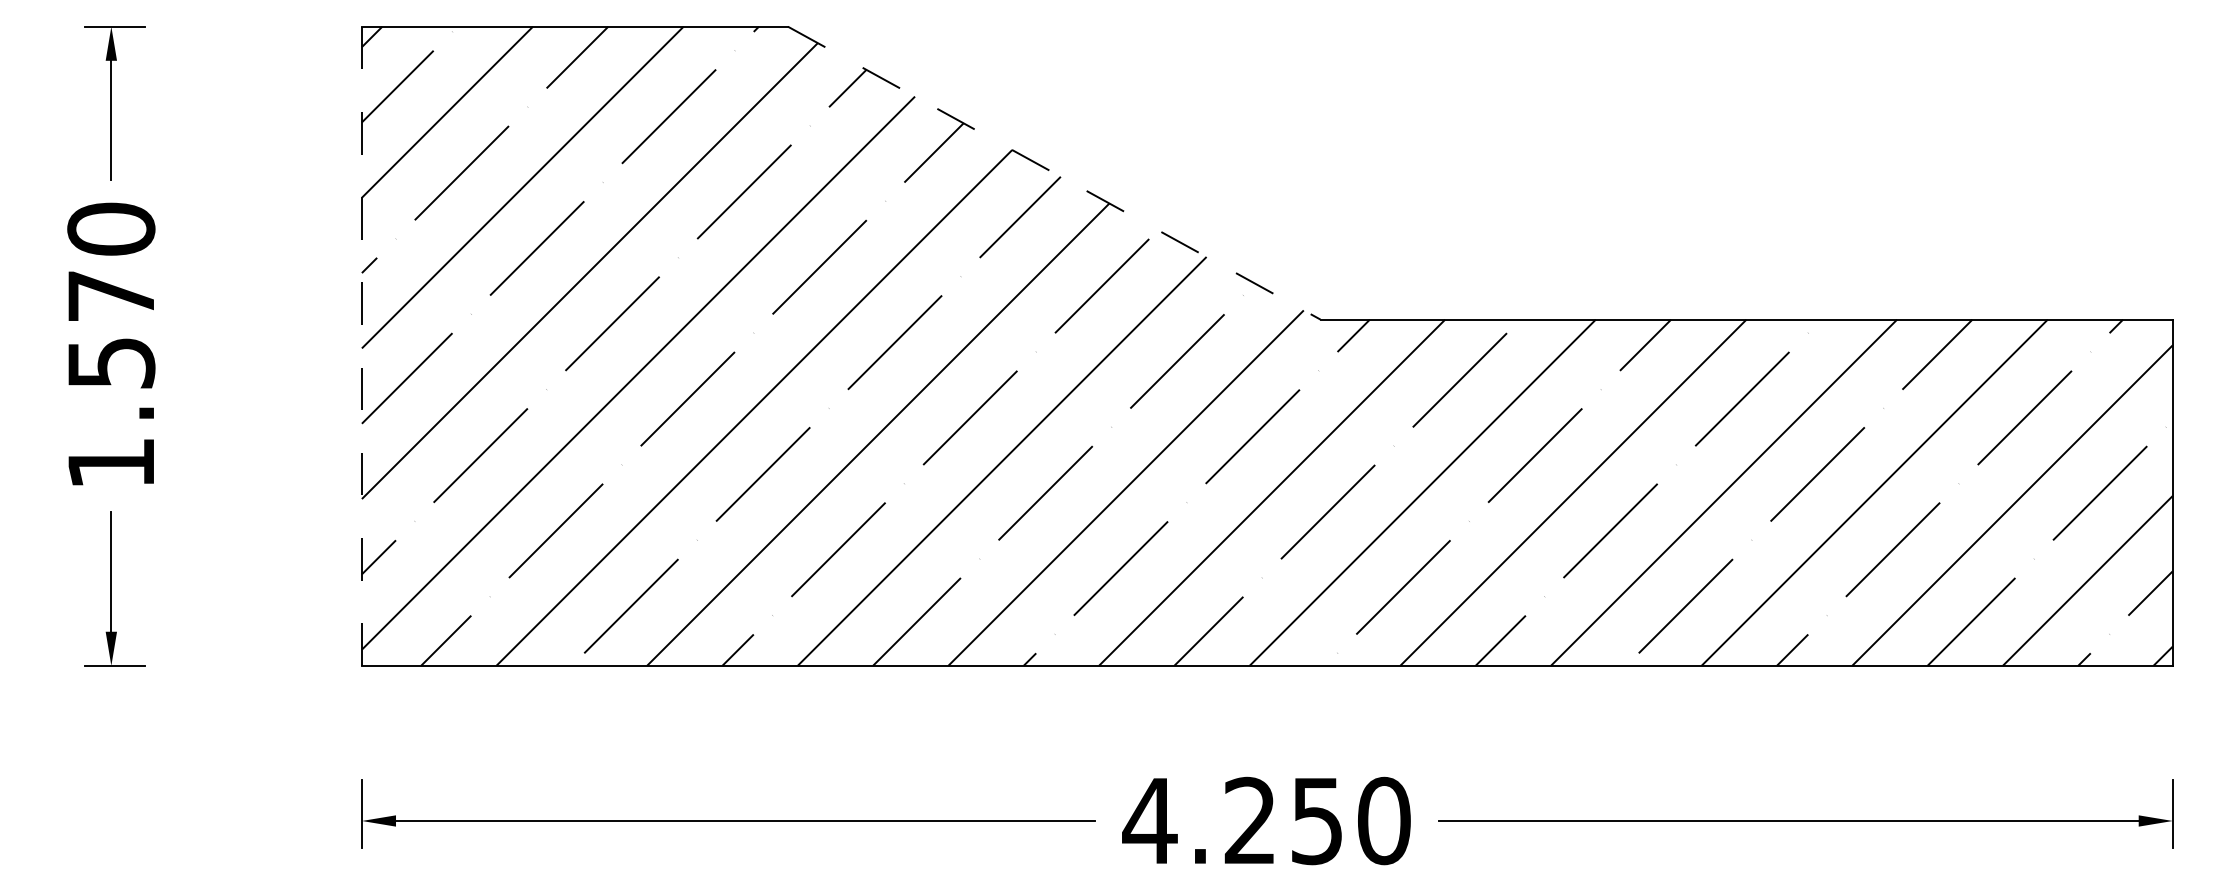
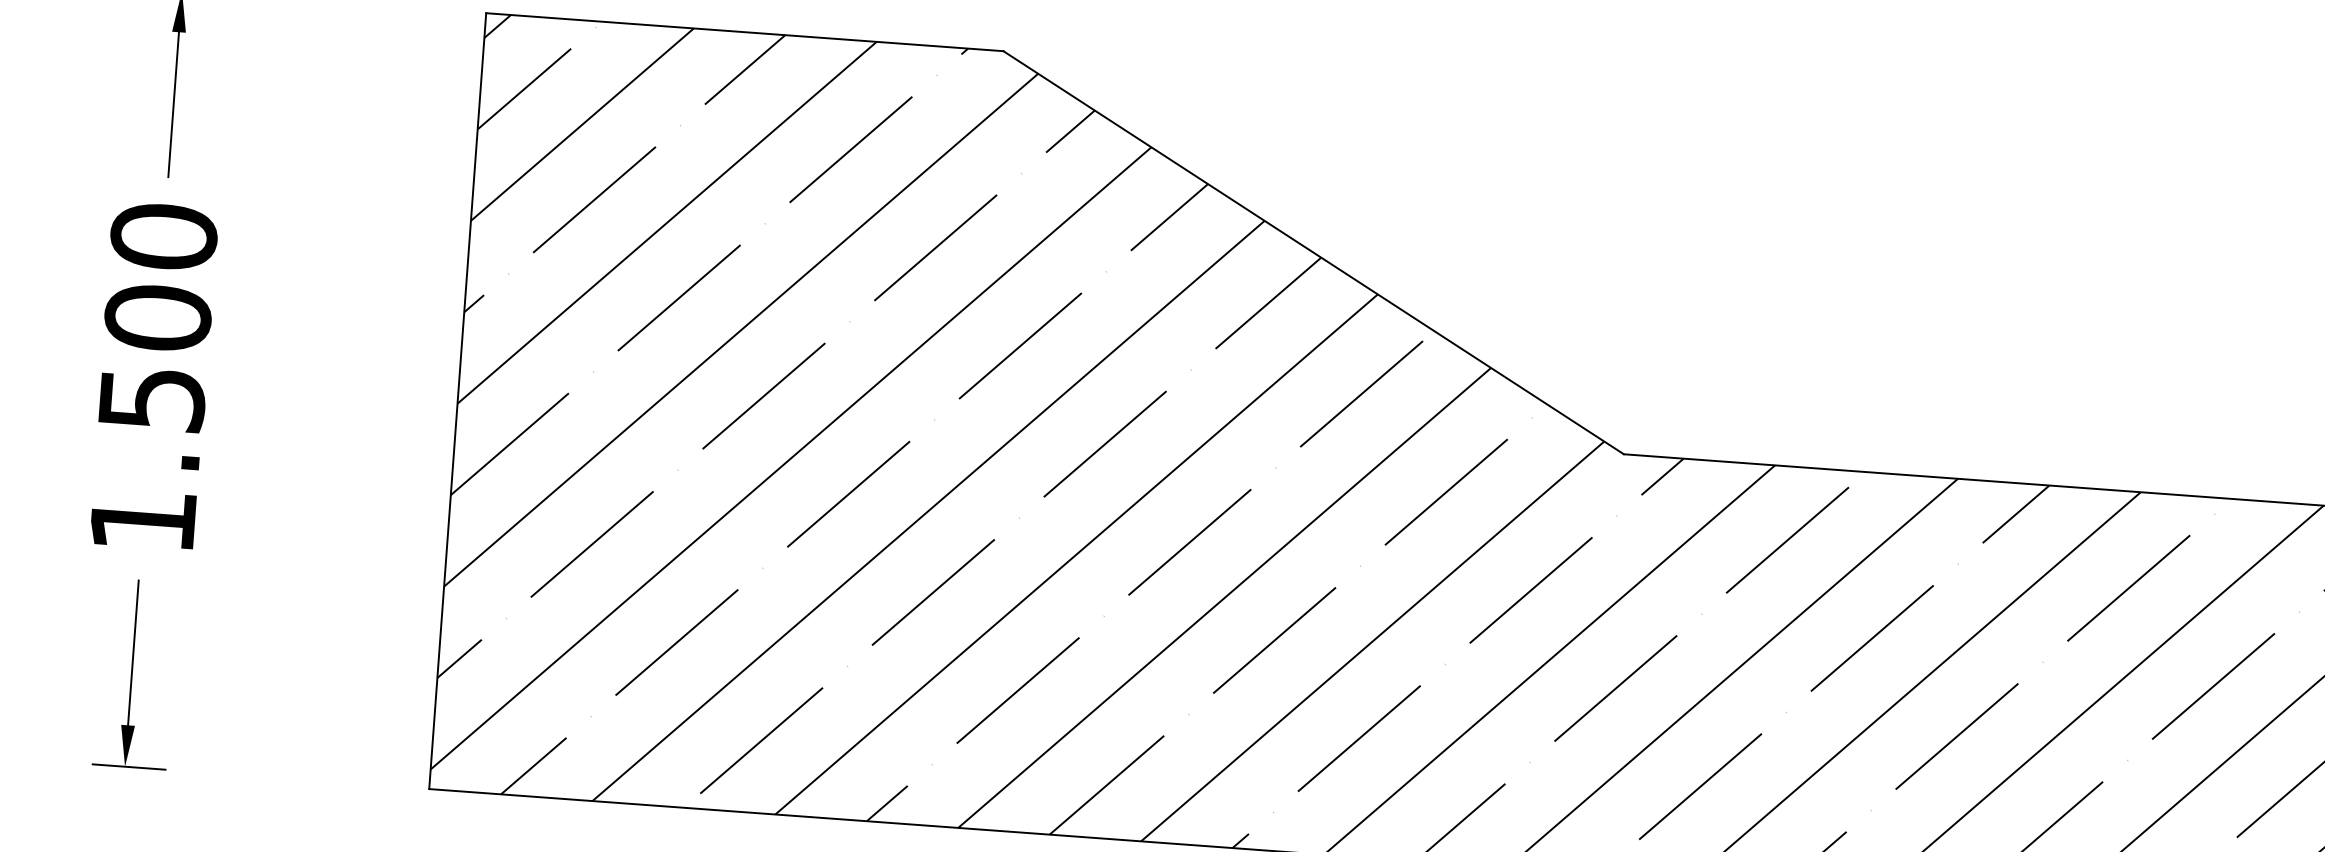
line: (1054, 173) -> (1313, 253), dashed -> solid
text: (111, 295) -> (158, 317), 1.570 -> 1.500
line: (361, 346) -> (457, 401), dashed -> solid

